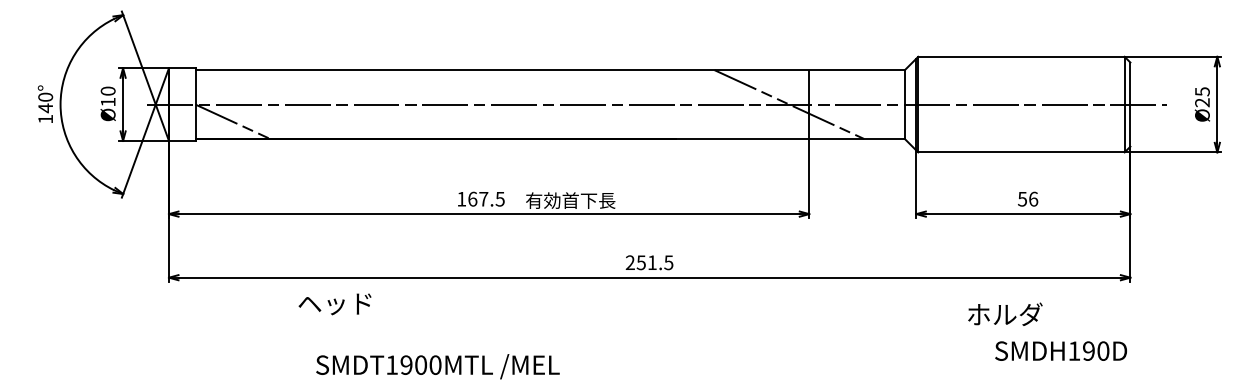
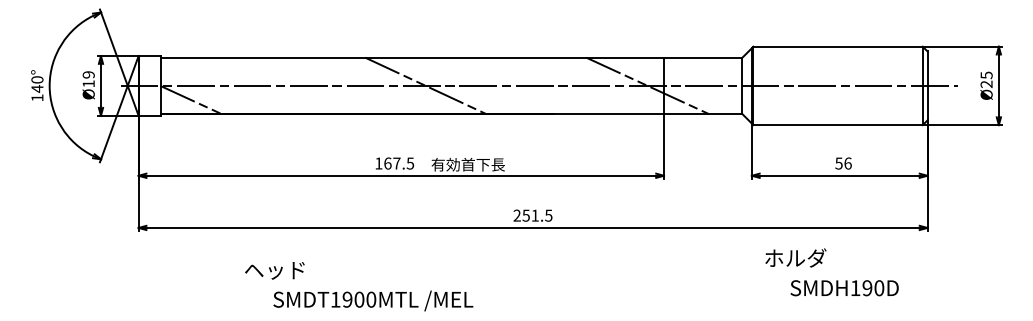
text: (107, 90) -> (88, 74), Ø10 -> Ø19
line: (518, 104) -> (425, 85), added
text: (334, 303) -> (274, 270), moved
text: (1004, 313) -> (795, 257), moved
text: (1060, 351) -> (844, 288), moved
text: (438, 366) -> (373, 300), moved

